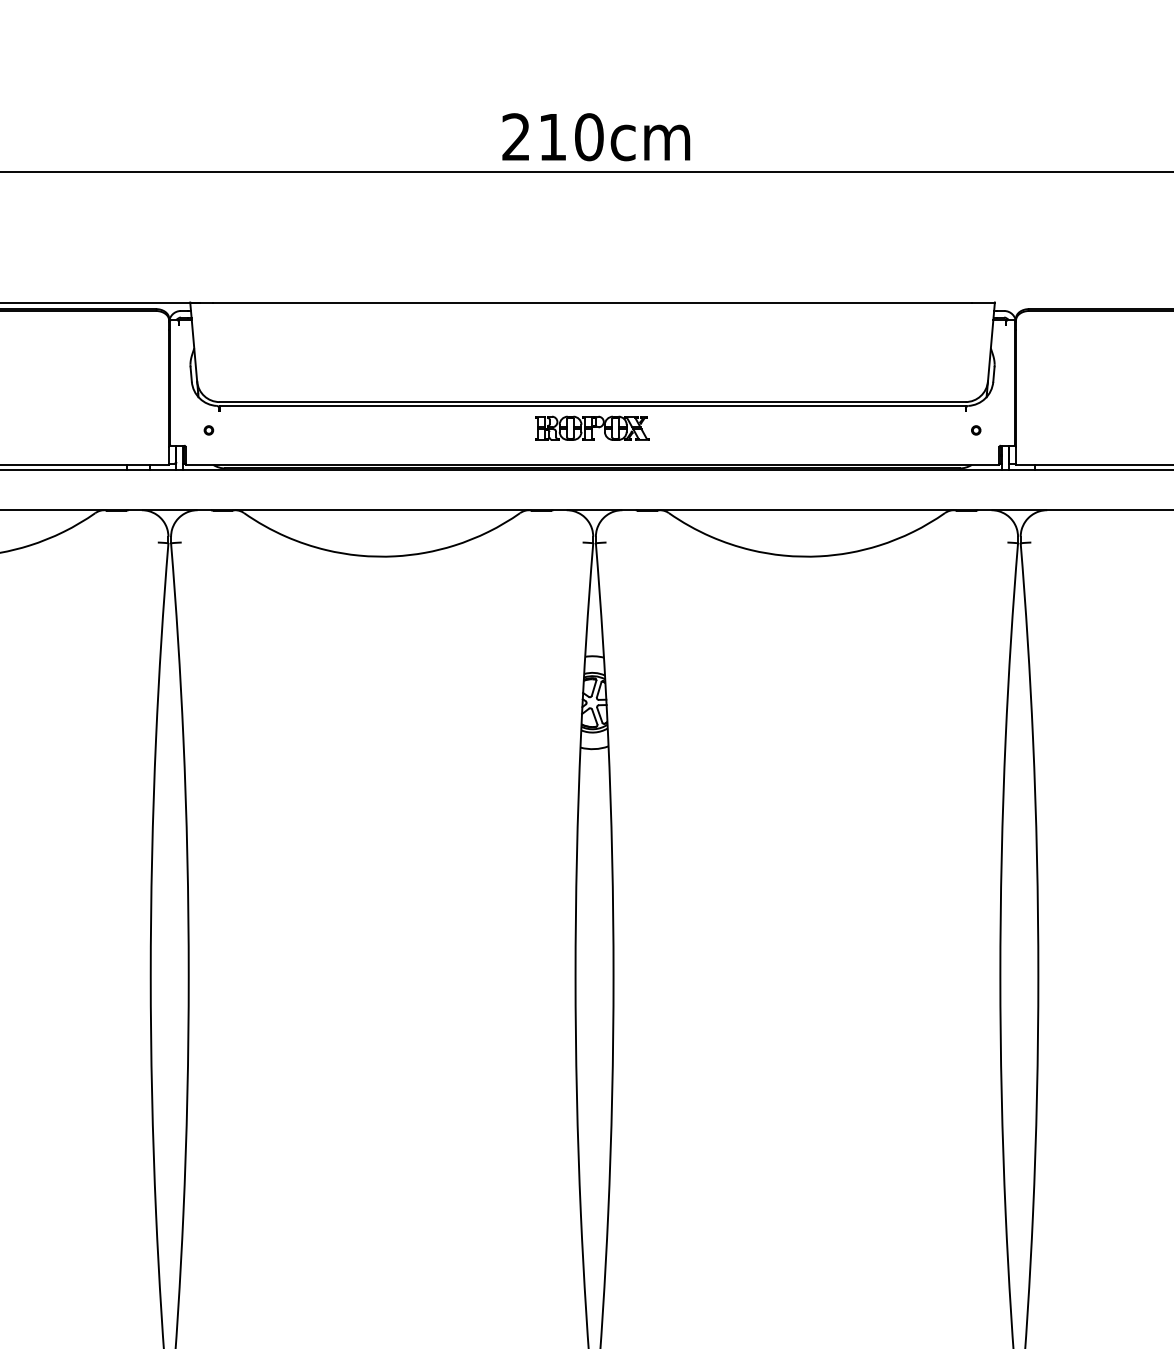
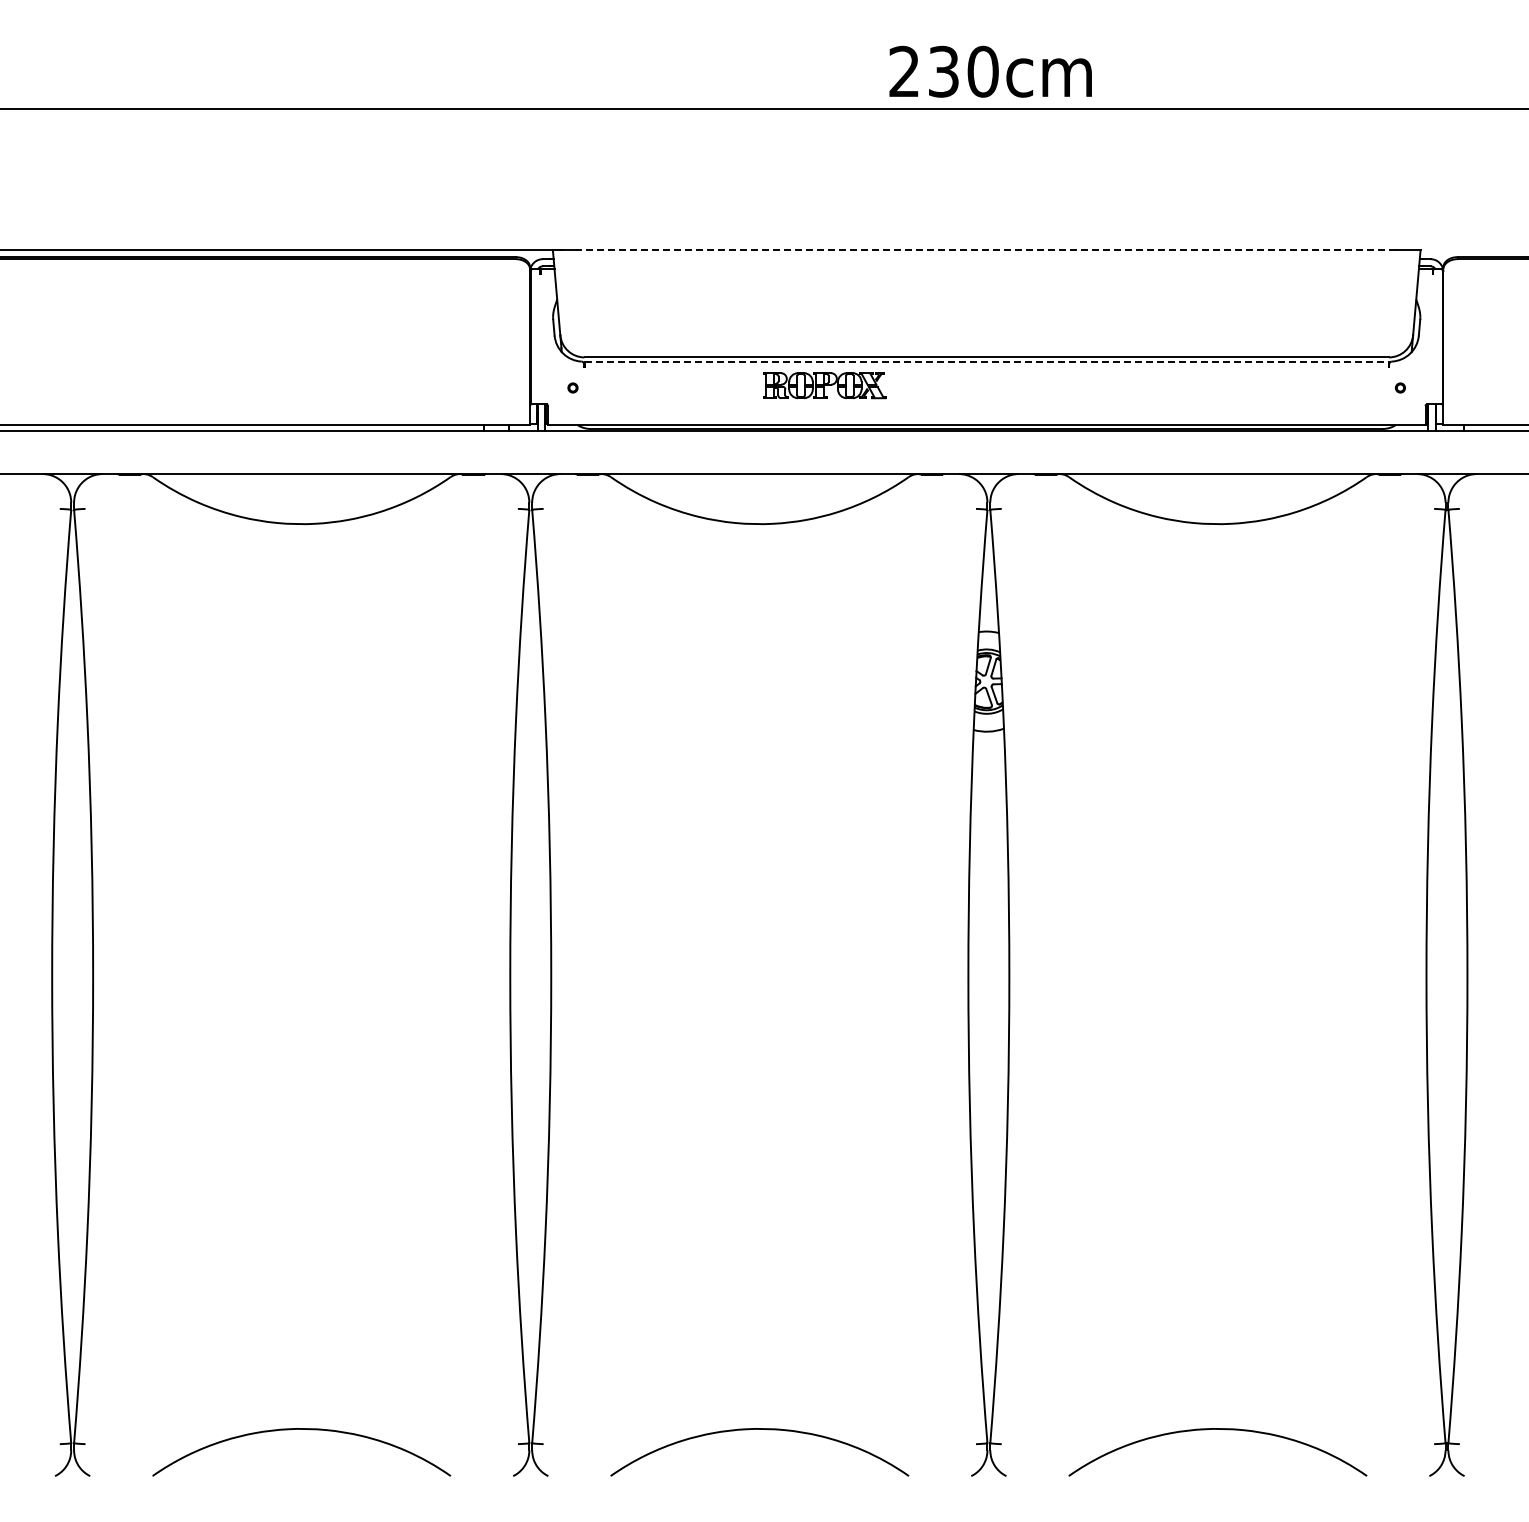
text: (552, 136) -> (943, 71), 210cm -> 230cm
line: (592, 302) -> (986, 250), solid -> dashed
line: (593, 405) -> (987, 361), solid -> dashed
part: (592, 428) -> (824, 385), moved

